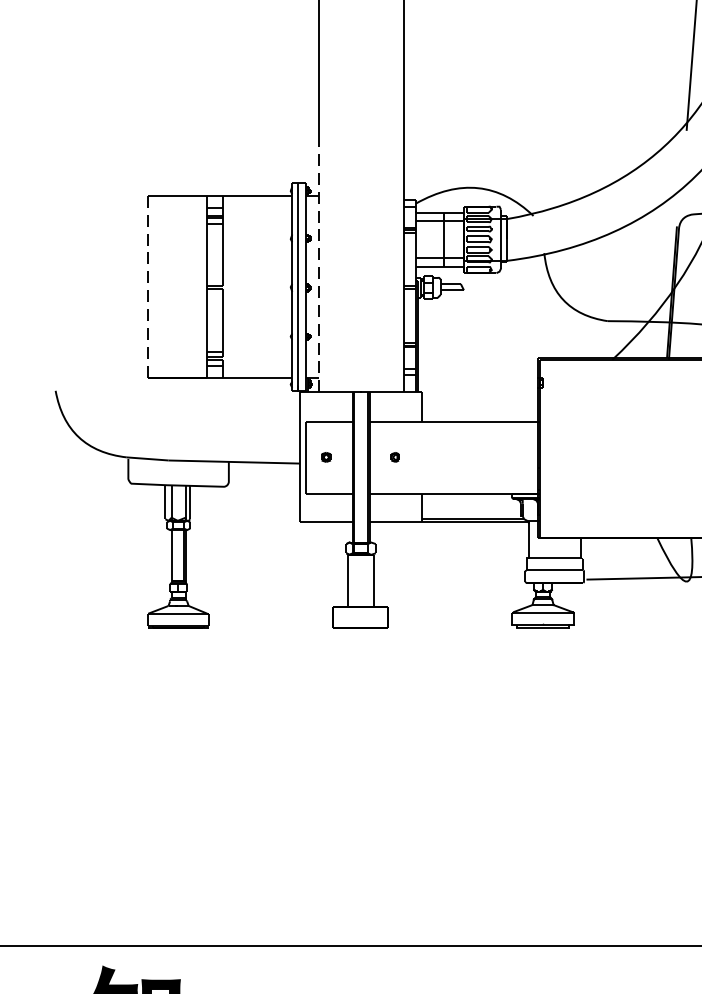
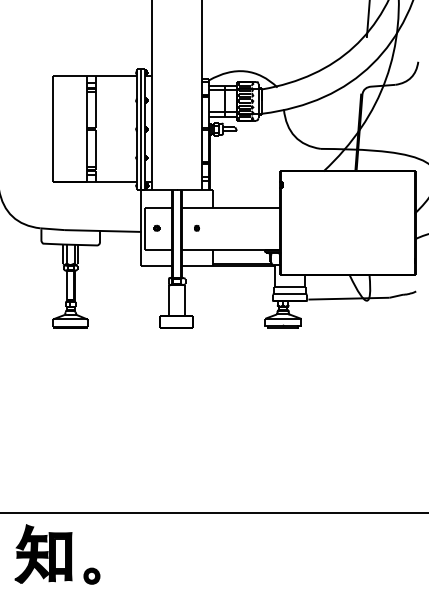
line: (318, 268) -> (152, 118), dashed -> solid
line: (149, 287) -> (53, 129), dashed -> solid

